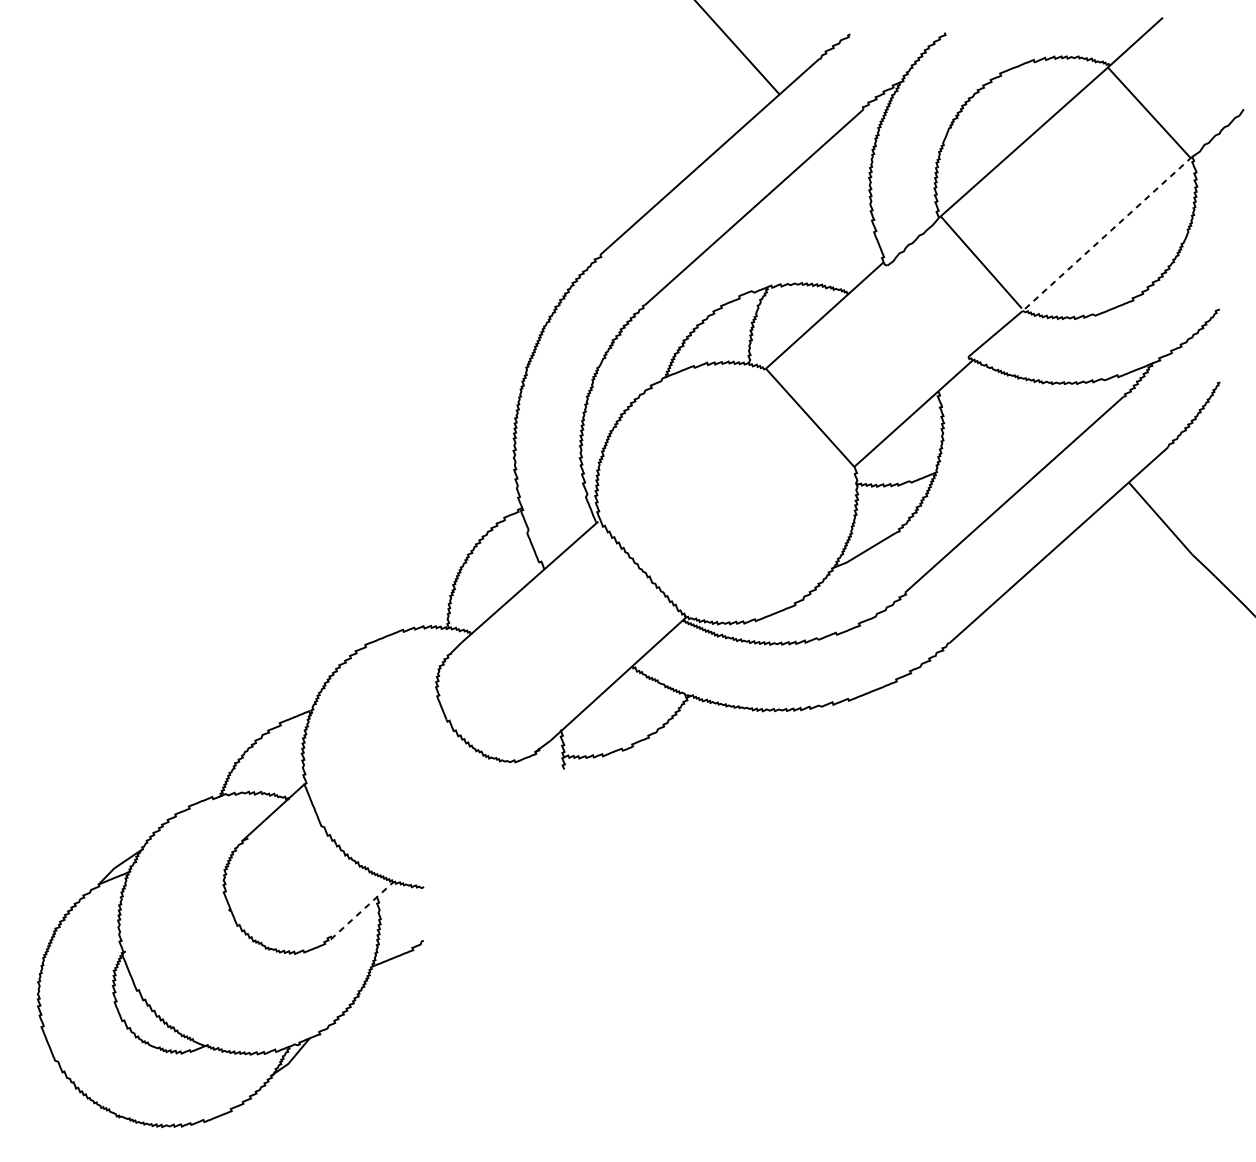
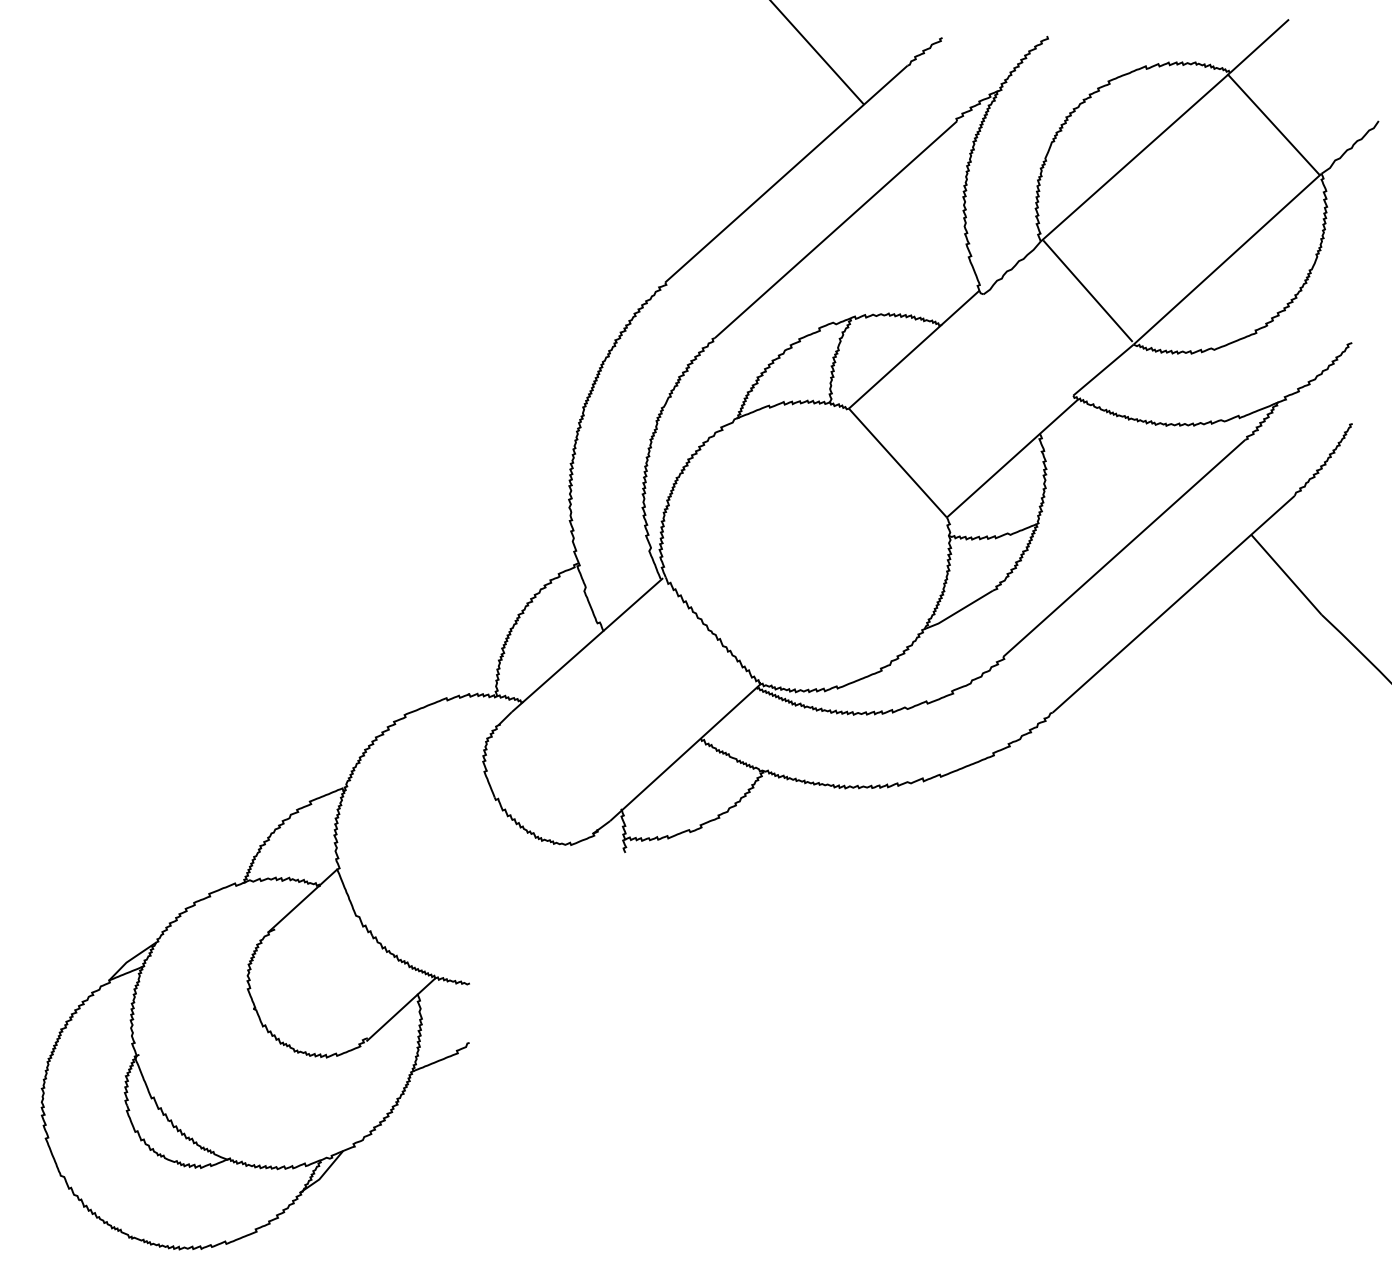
line: (1107, 234) -> (1227, 259), dashed -> solid
line: (361, 910) -> (400, 1009), dashed -> solid

